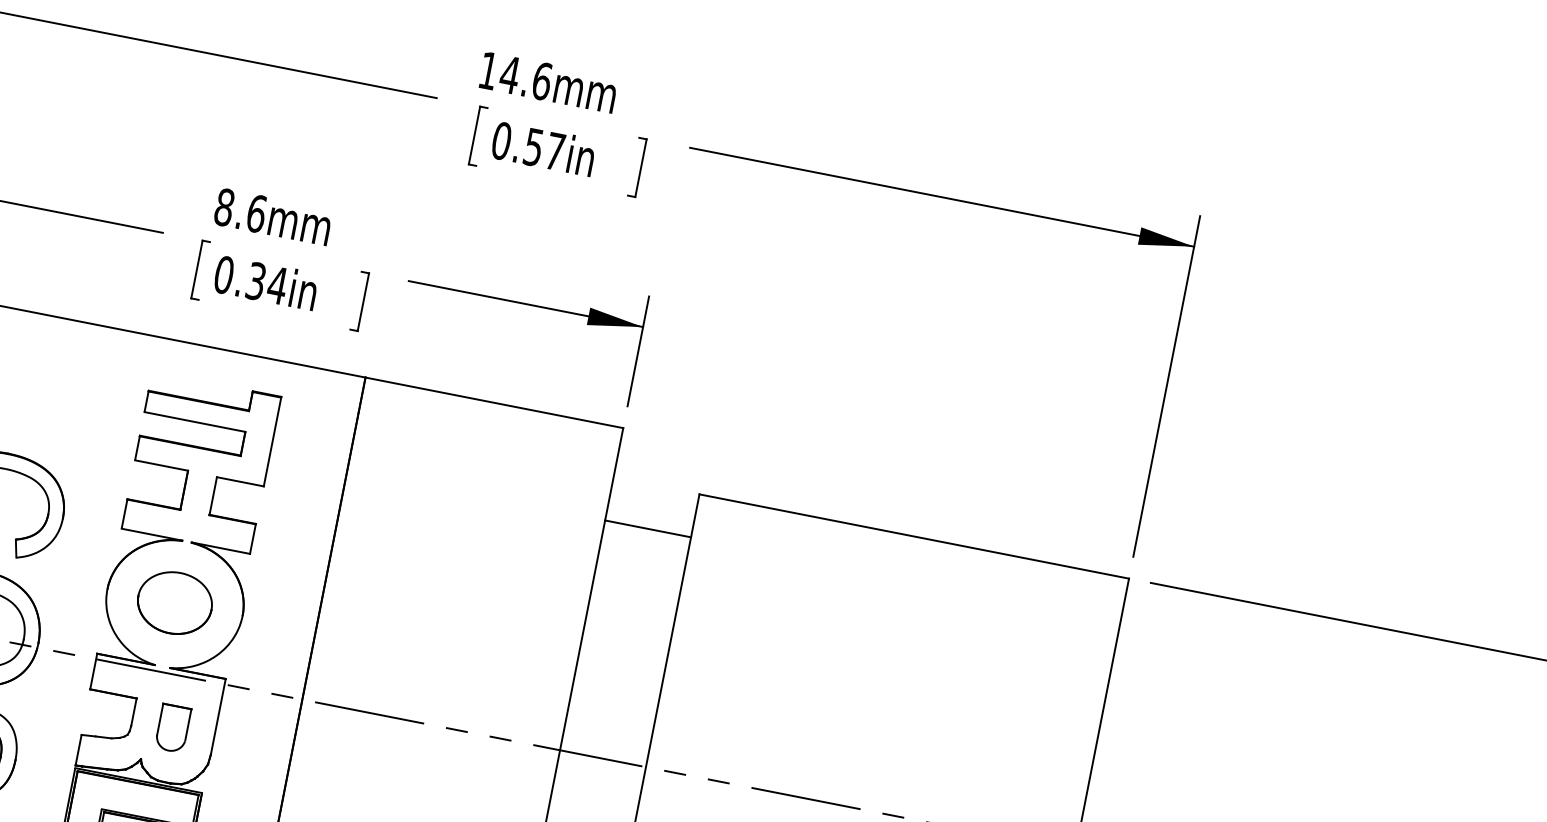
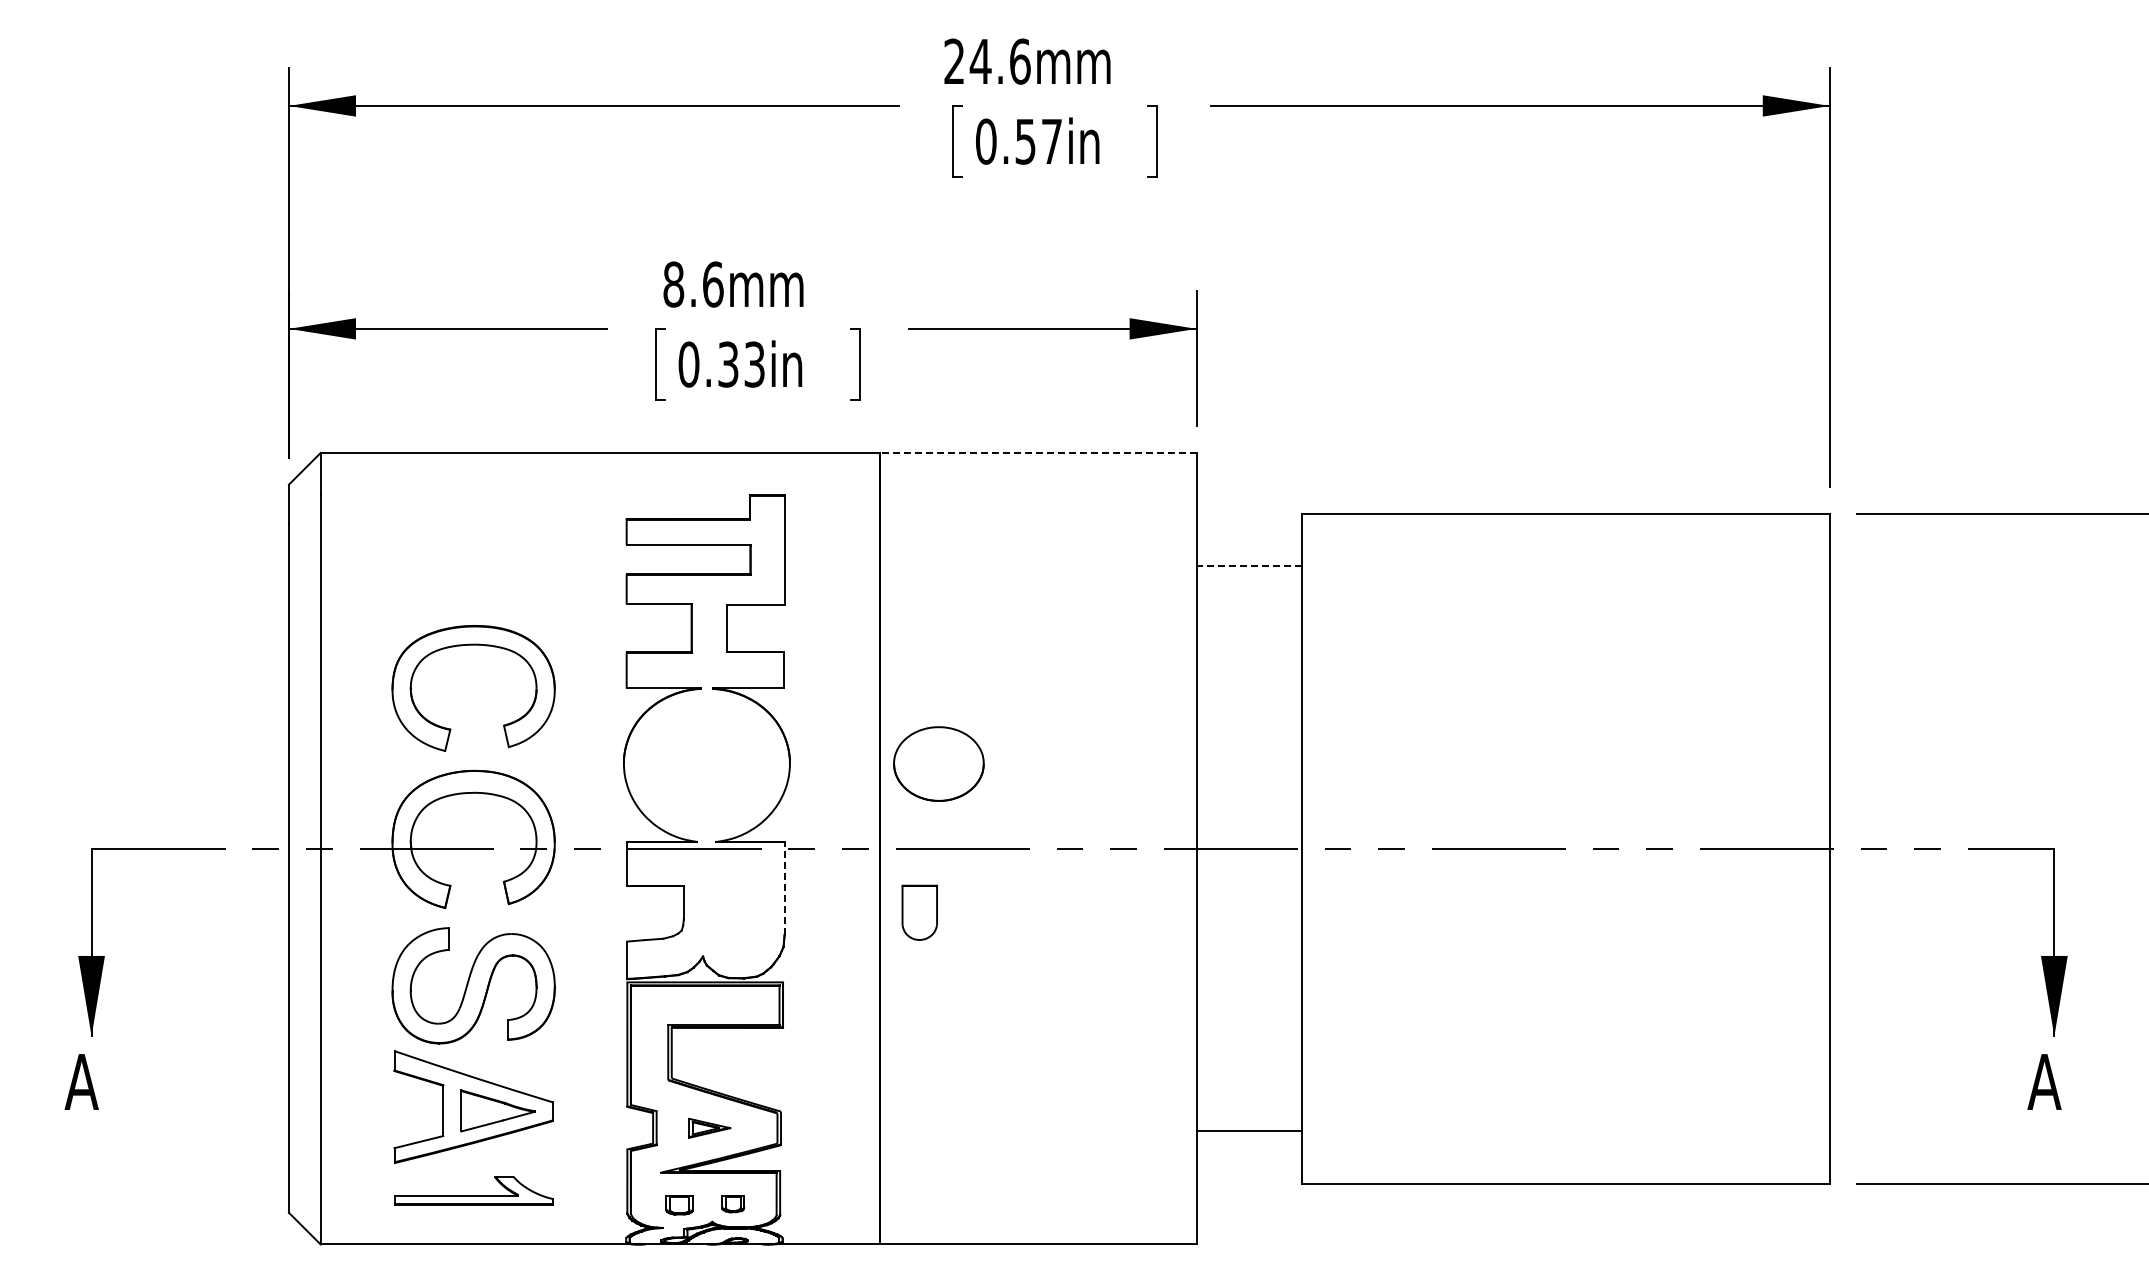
text: (488, 69) -> (953, 60), 14.6mm -> 24.6mm
text: (277, 285) -> (754, 364), 0.34in -> 0.33in
line: (493, 403) -> (1037, 453), solid -> dashed
line: (648, 528) -> (1249, 566), solid -> dashed
part: (174, 602) -> (938, 763), moved
line: (218, 716) -> (784, 888), solid -> dashed
part: (172, 728) -> (919, 912), moved

